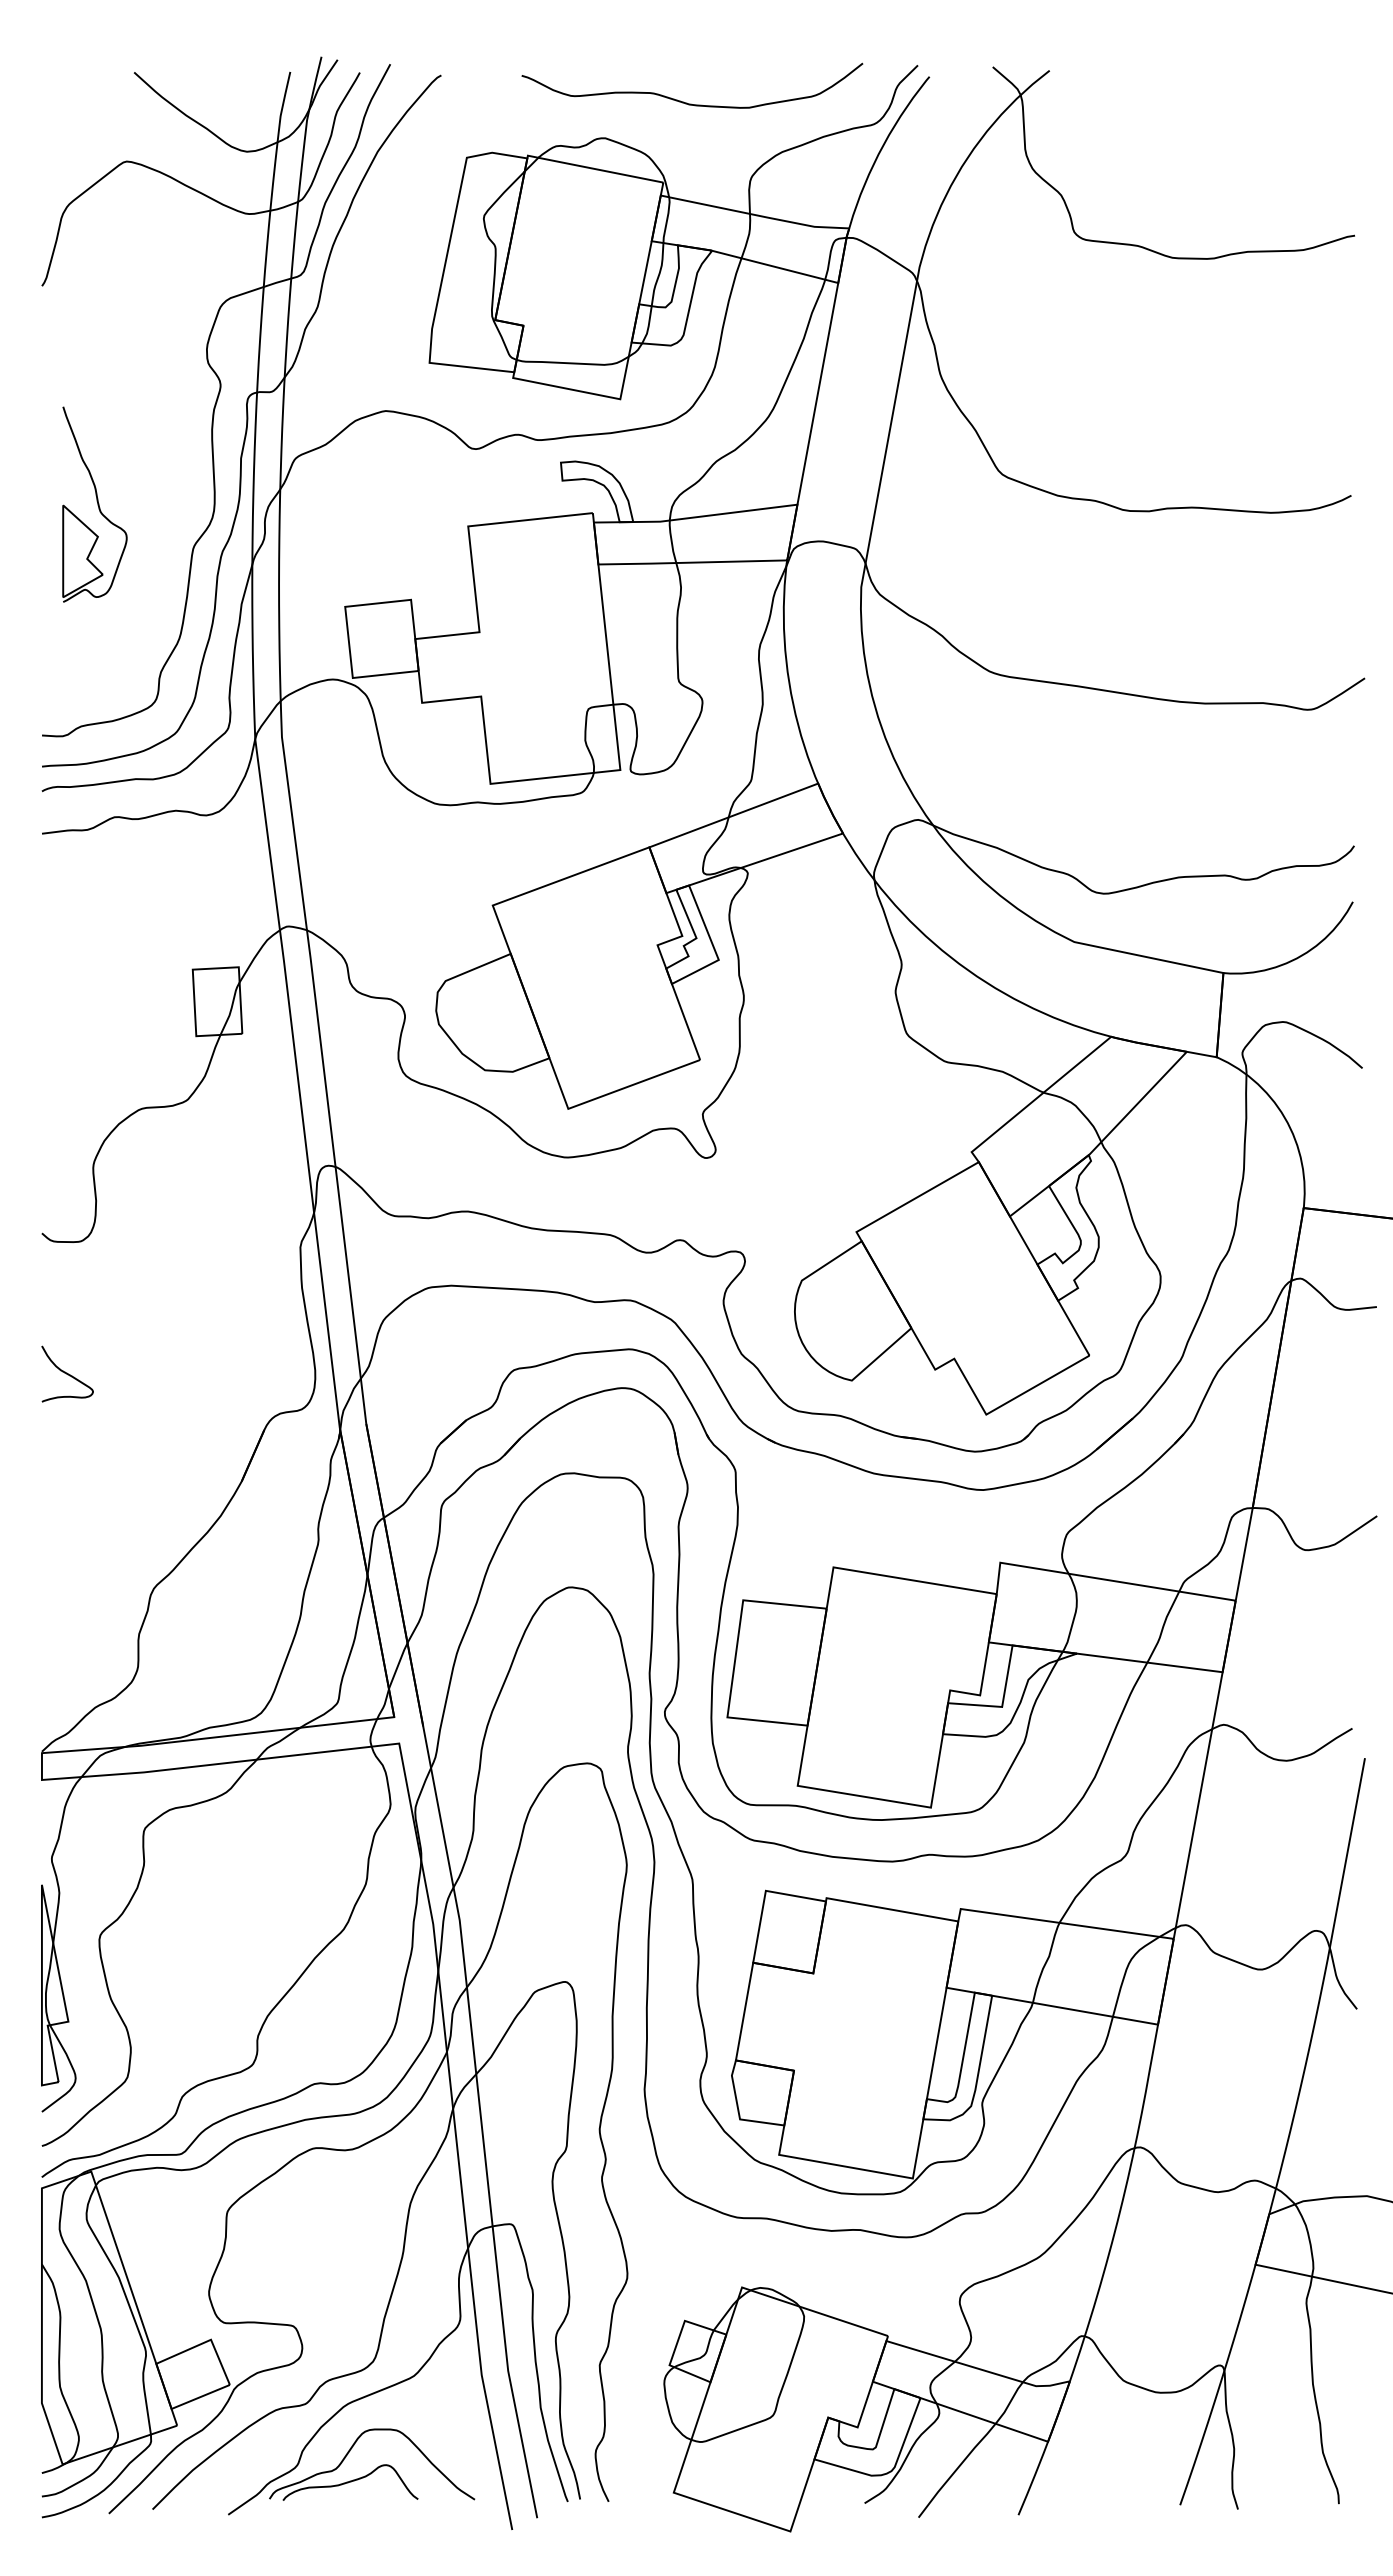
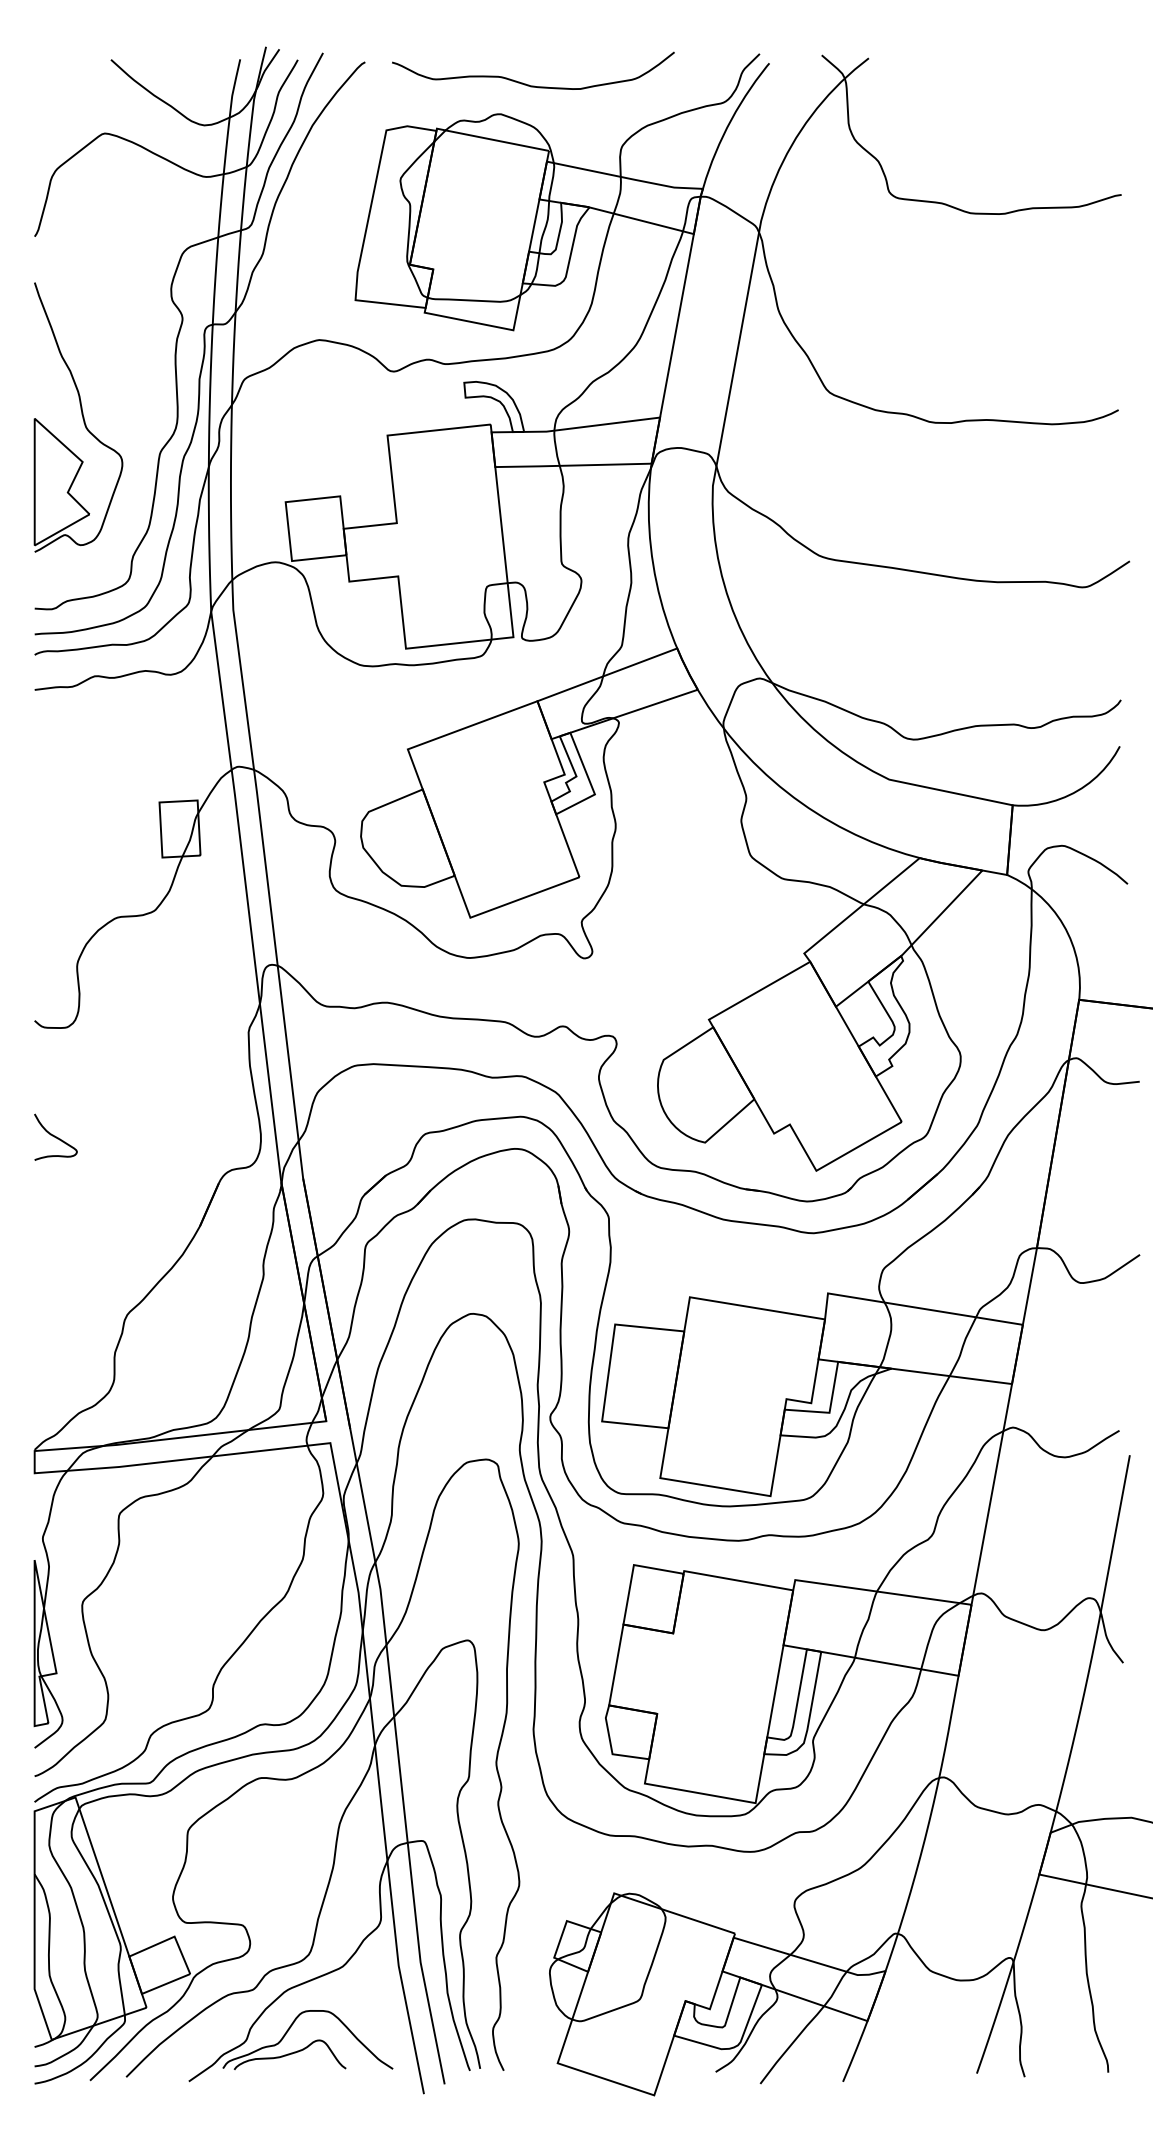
curve: (686, 102) -> (528, 84), moved
part: (94, 504) -> (78, 417), size x1.67

